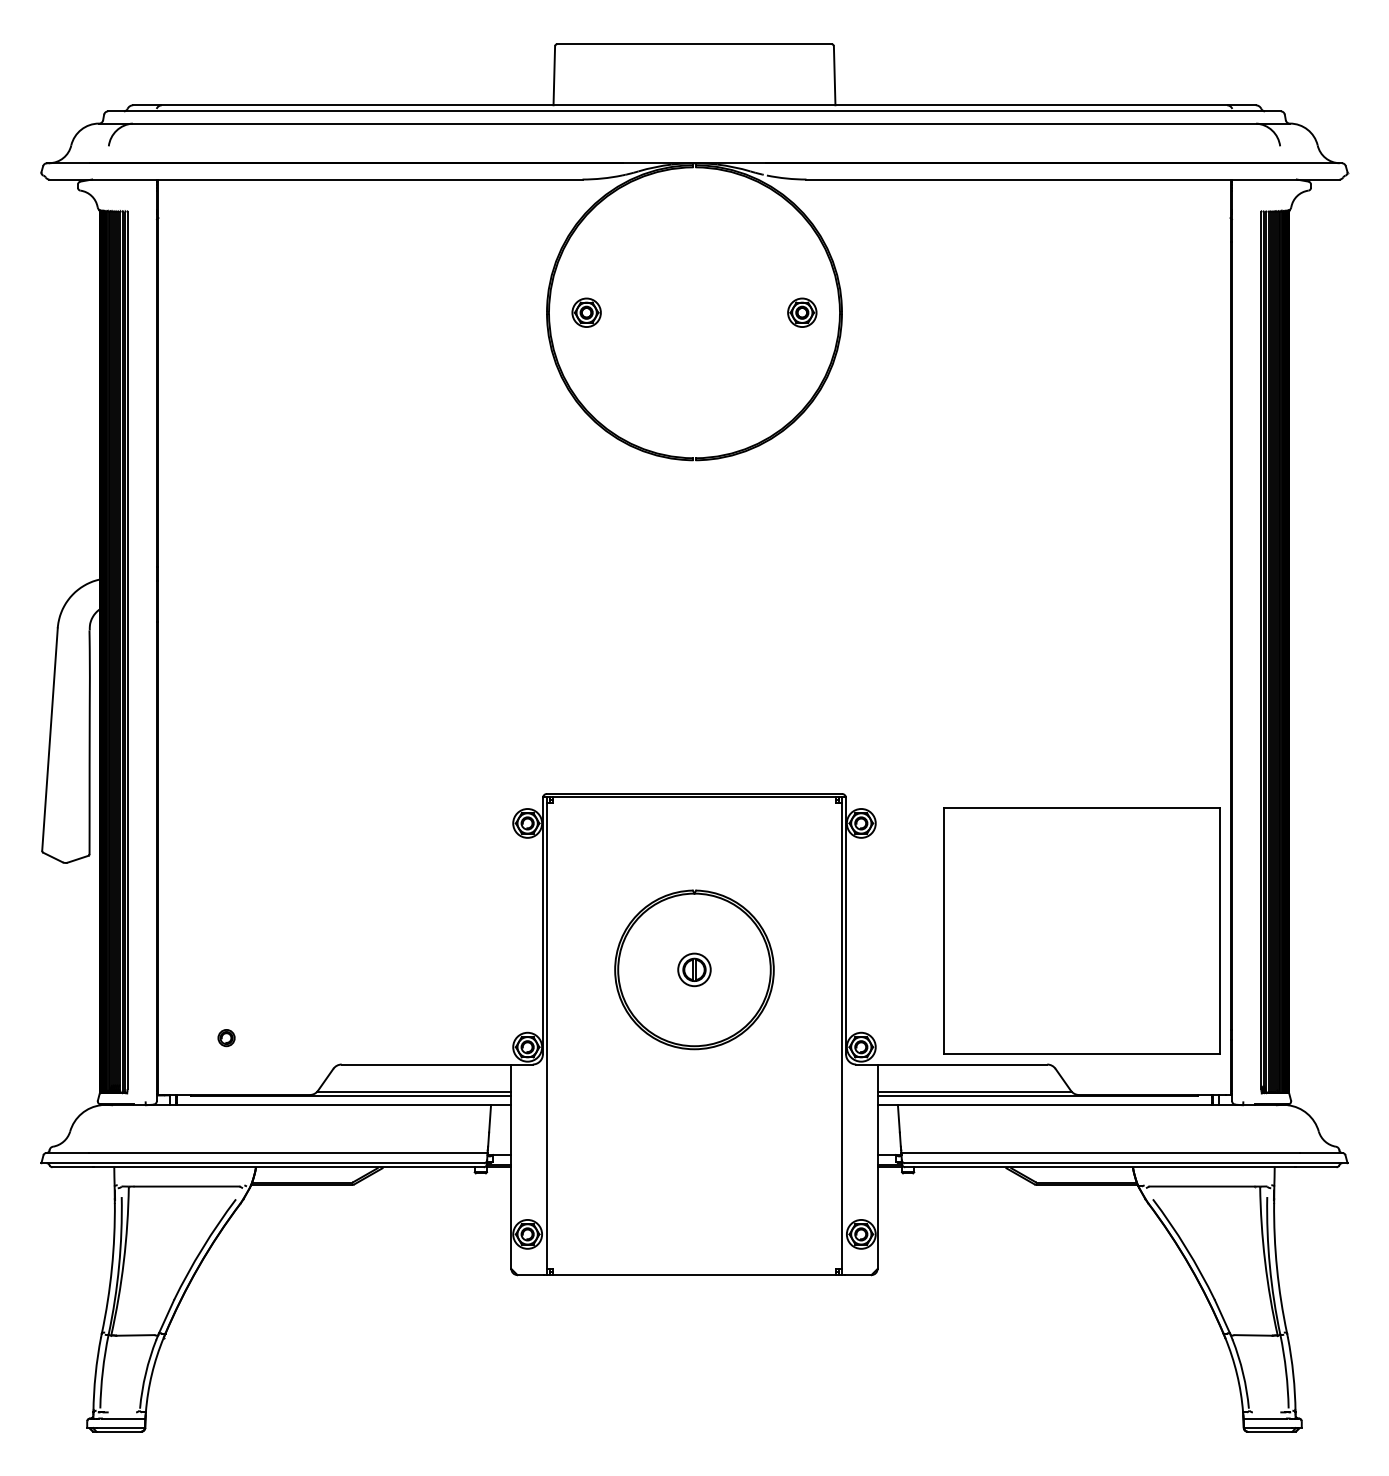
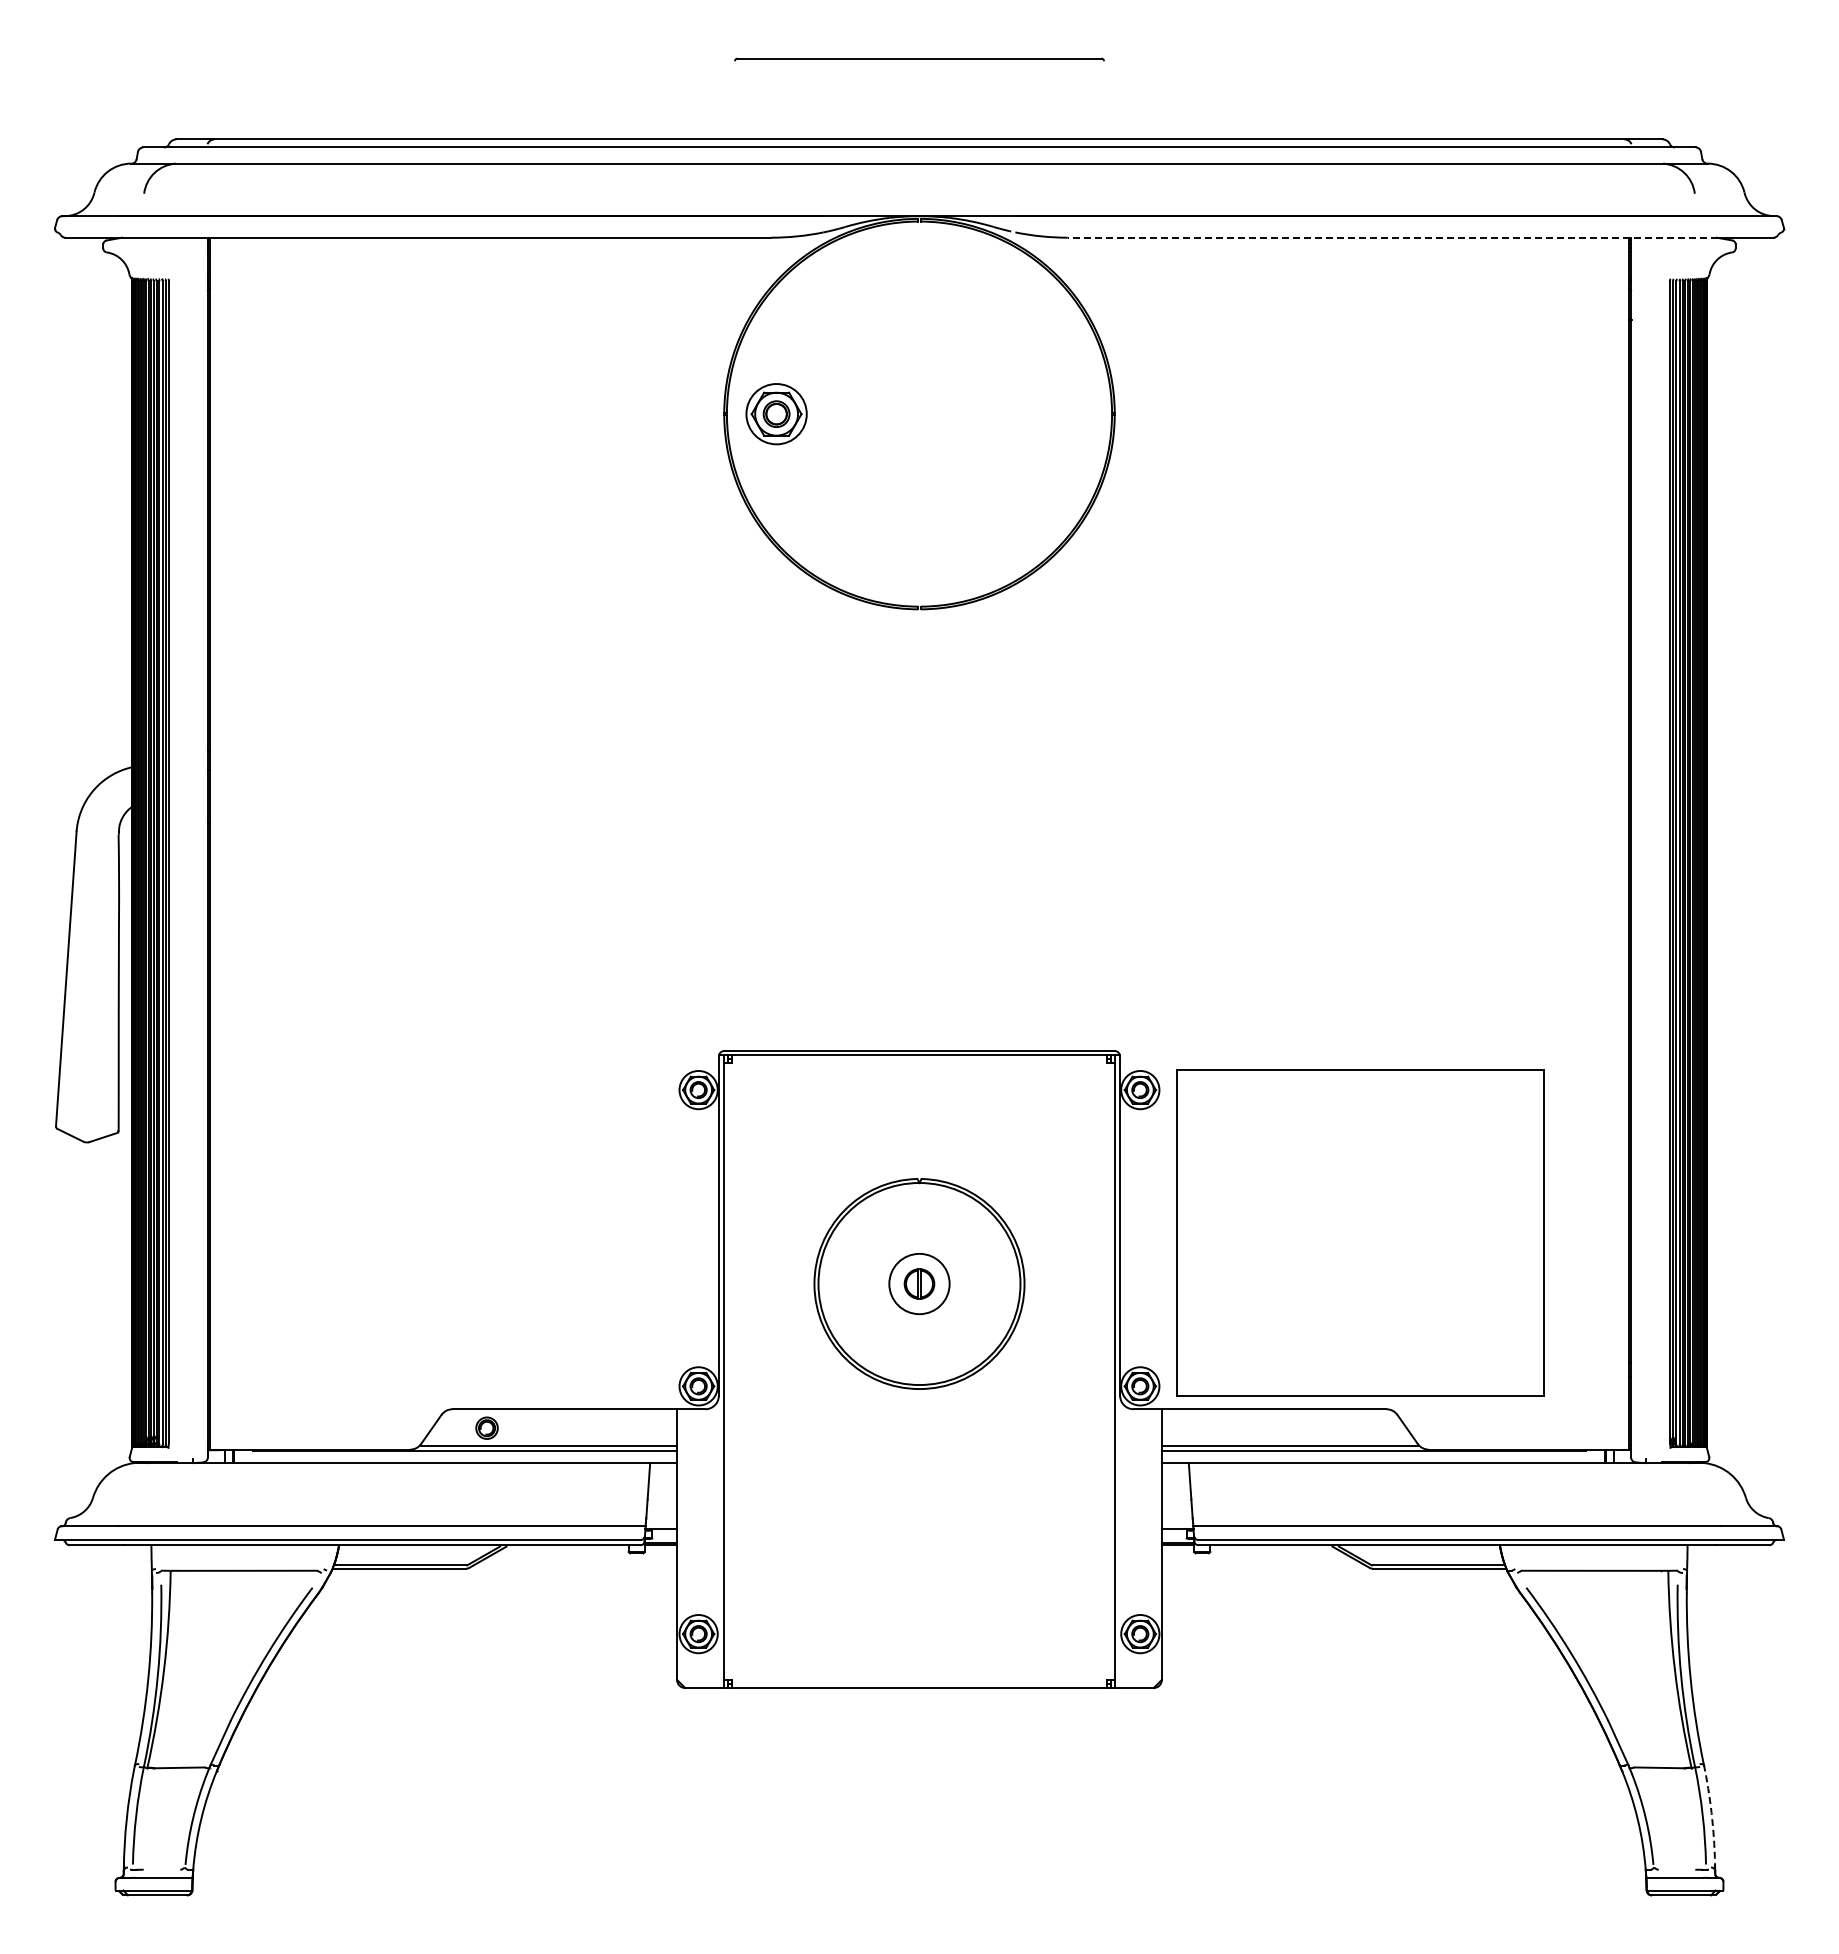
line: (553, 75) -> (733, 100), removed
line: (835, 75) -> (1105, 100), removed
line: (1051, 179) -> (1392, 237), solid -> dashed
part: (586, 312) -> (776, 413), size x1.6
part: (801, 312) -> (1061, 413), removed
part: (1082, 931) -> (1360, 1232), moved
circle: (694, 969) -> (919, 1283), size x1.4
part: (226, 1037) -> (486, 1427), moved
arc: (1293, 1374) -> (1712, 1819), solid -> dashed

